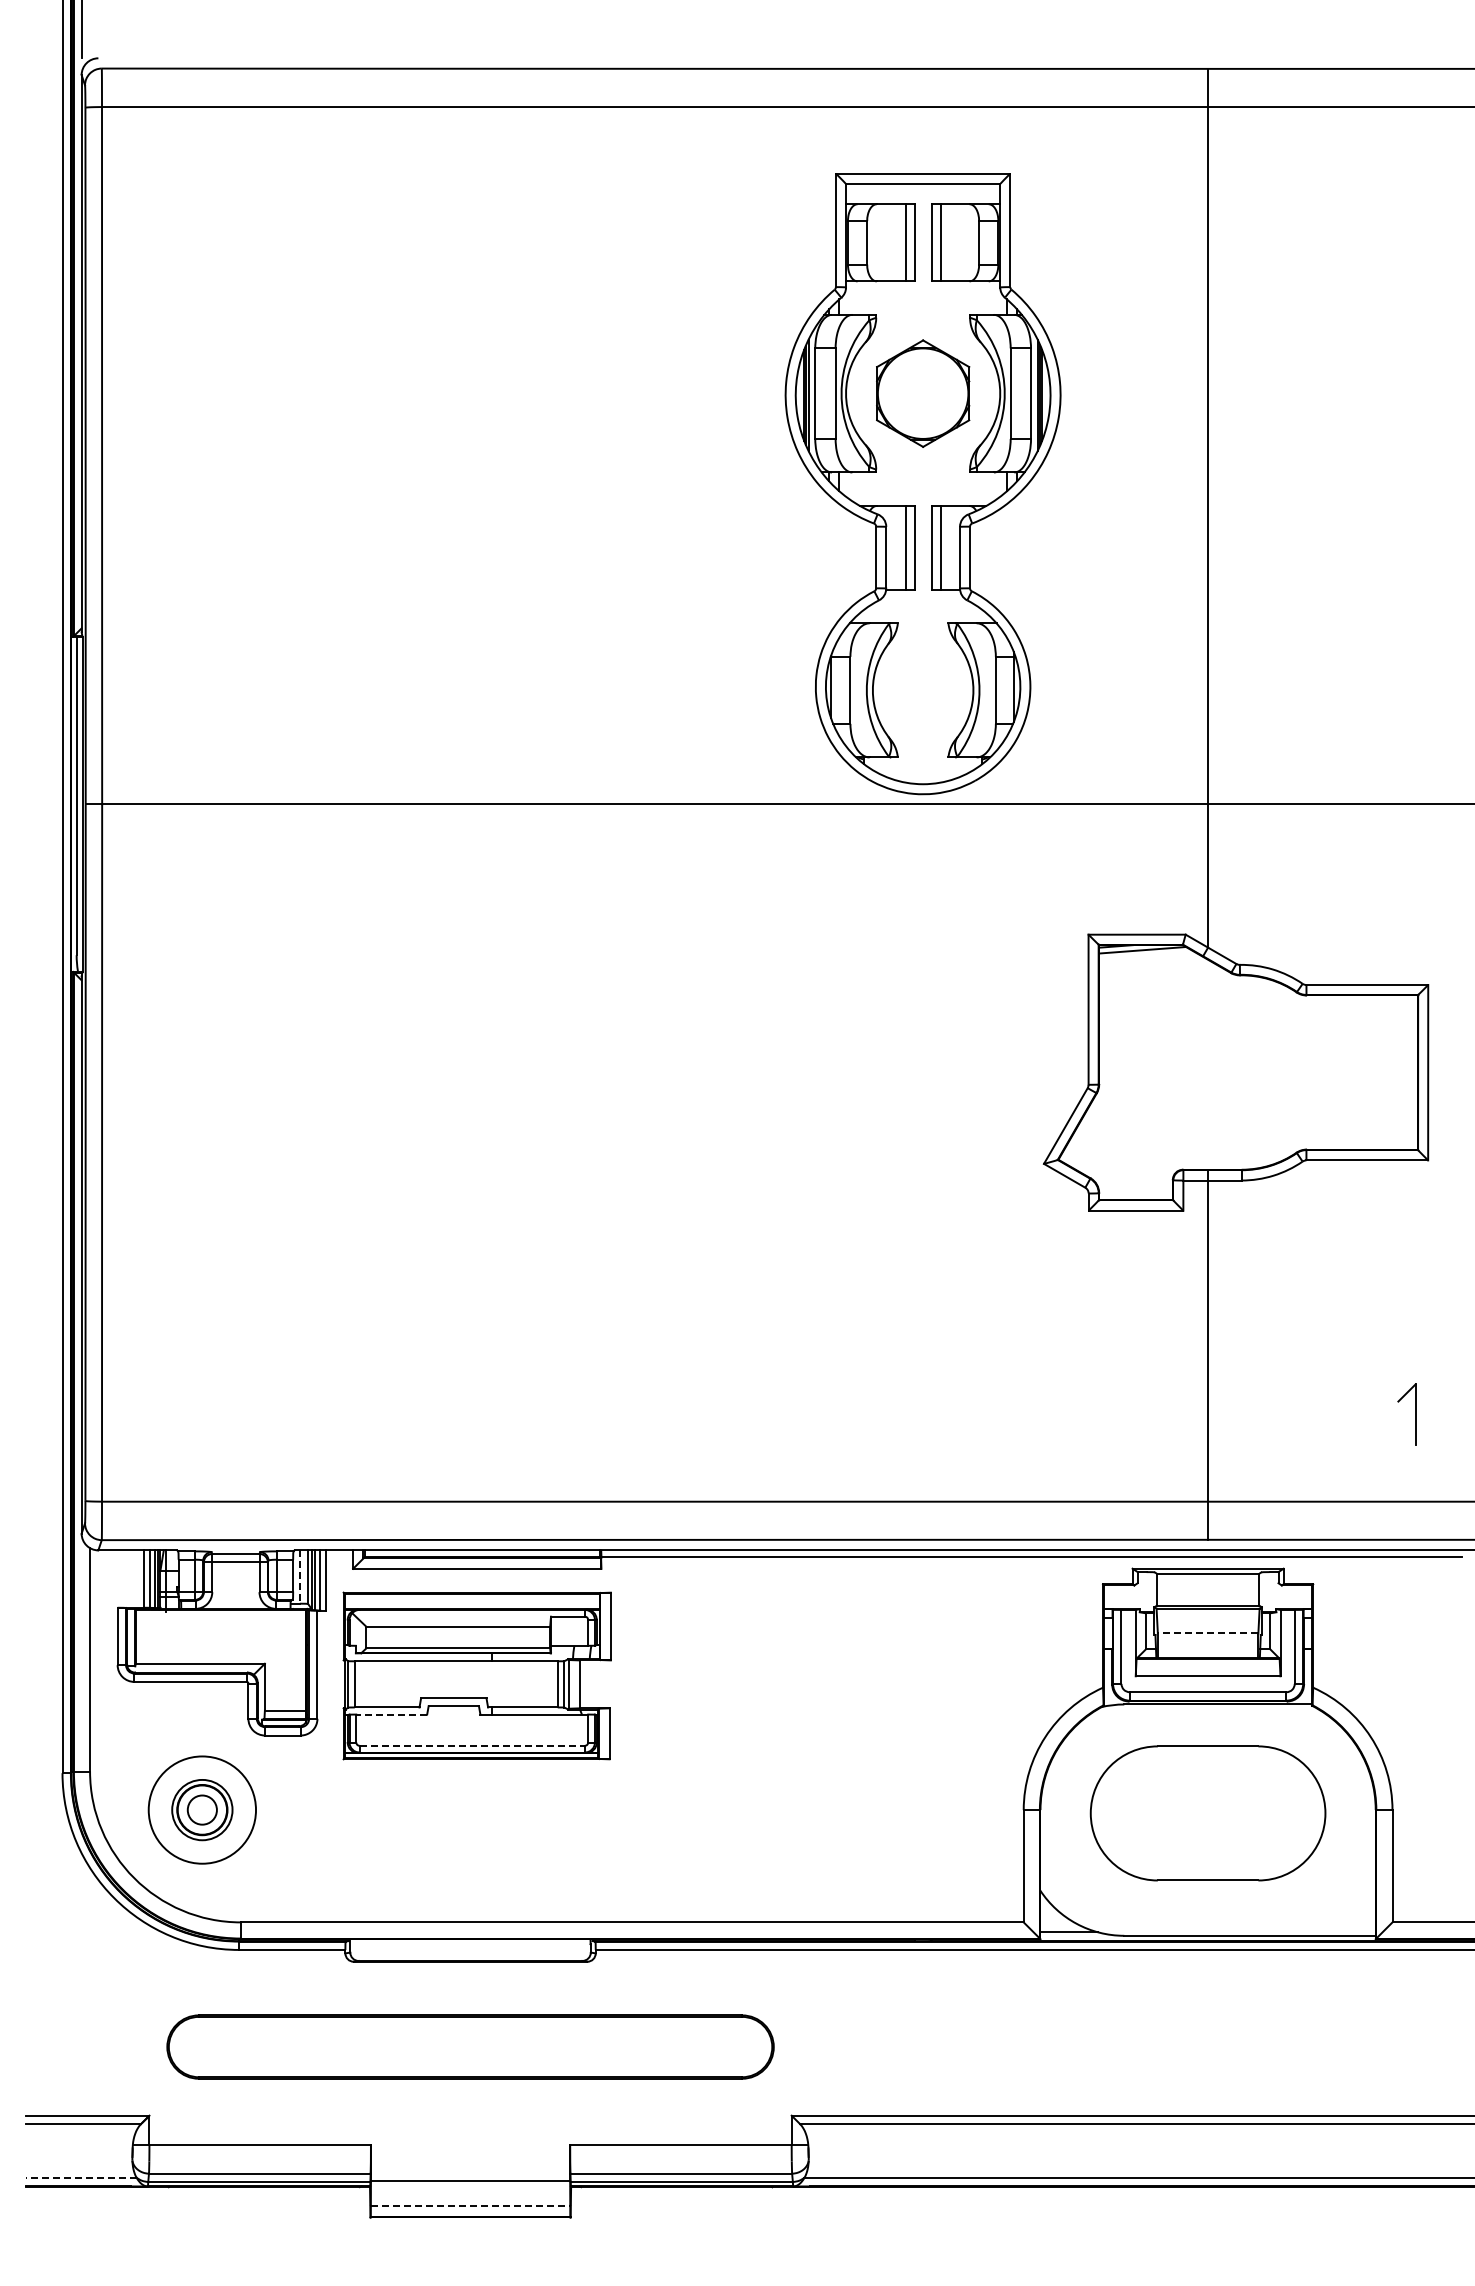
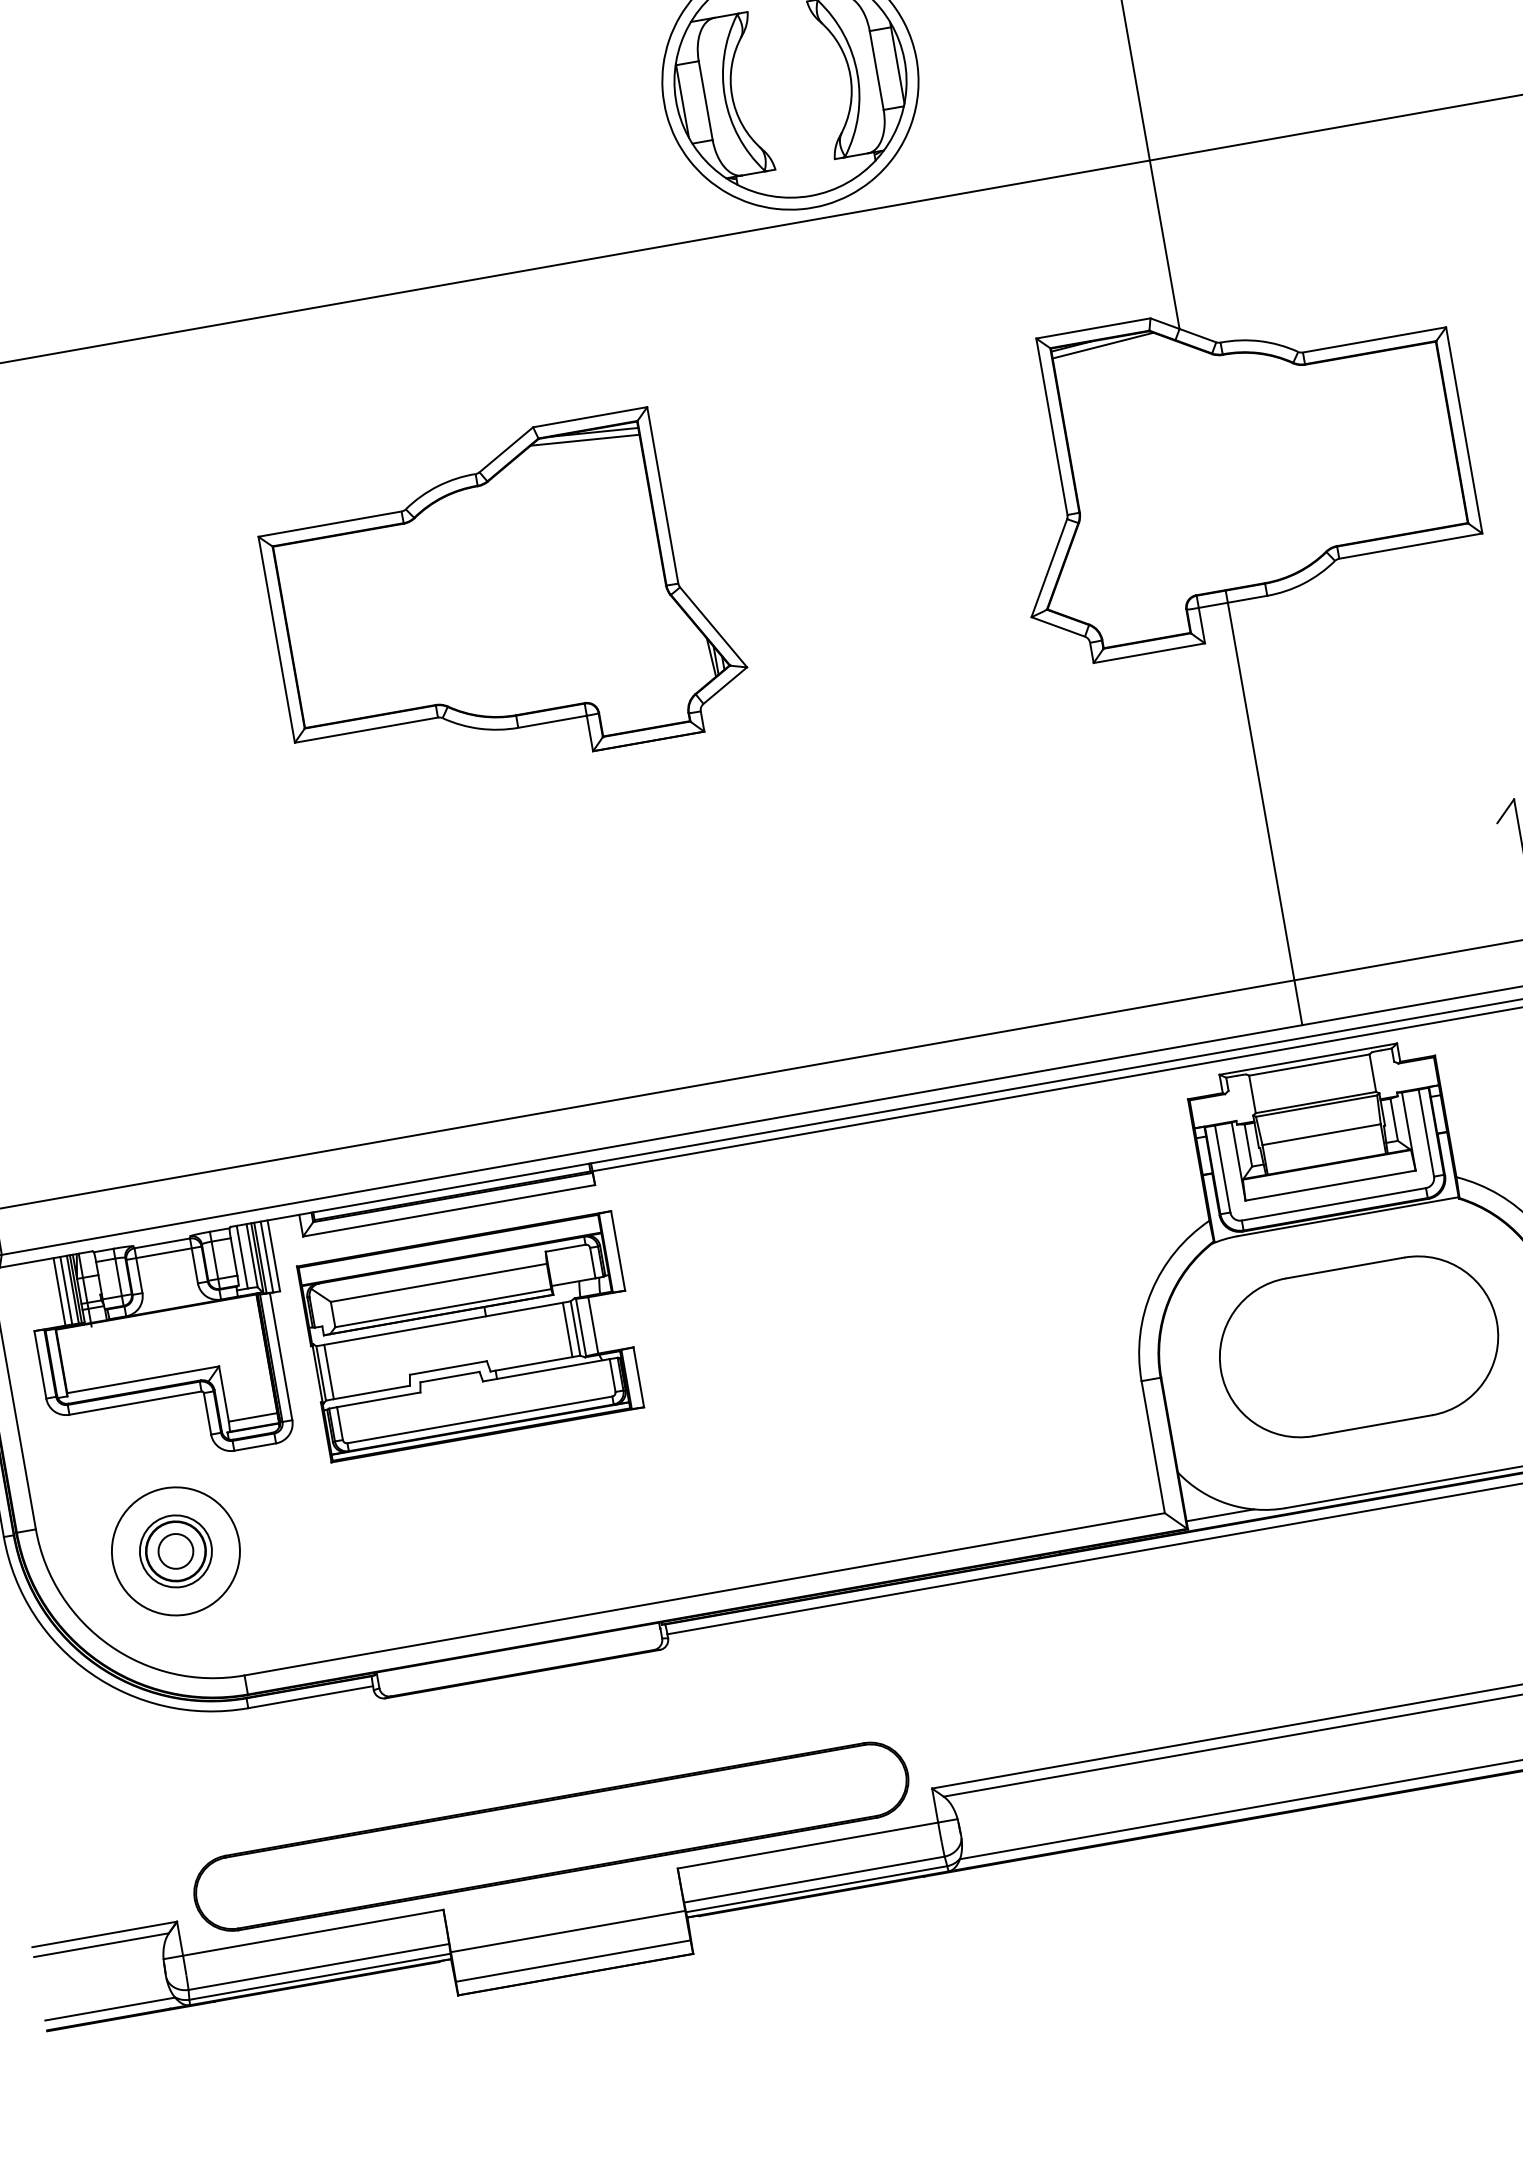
part: (610, 1072) -> (502, 599), added
line: (299, 1577) -> (241, 1257), dashed -> solid
line: (1207, 1632) -> (1320, 1134), dashed -> solid
line: (391, 1714) -> (378, 1399), dashed -> solid
line: (472, 1745) -> (480, 1419), dashed -> solid
part: (470, 2046) -> (551, 1836), moved
line: (81, 2178) -> (110, 2009), dashed -> solid
line: (470, 2205) -> (573, 1960), dashed -> solid

